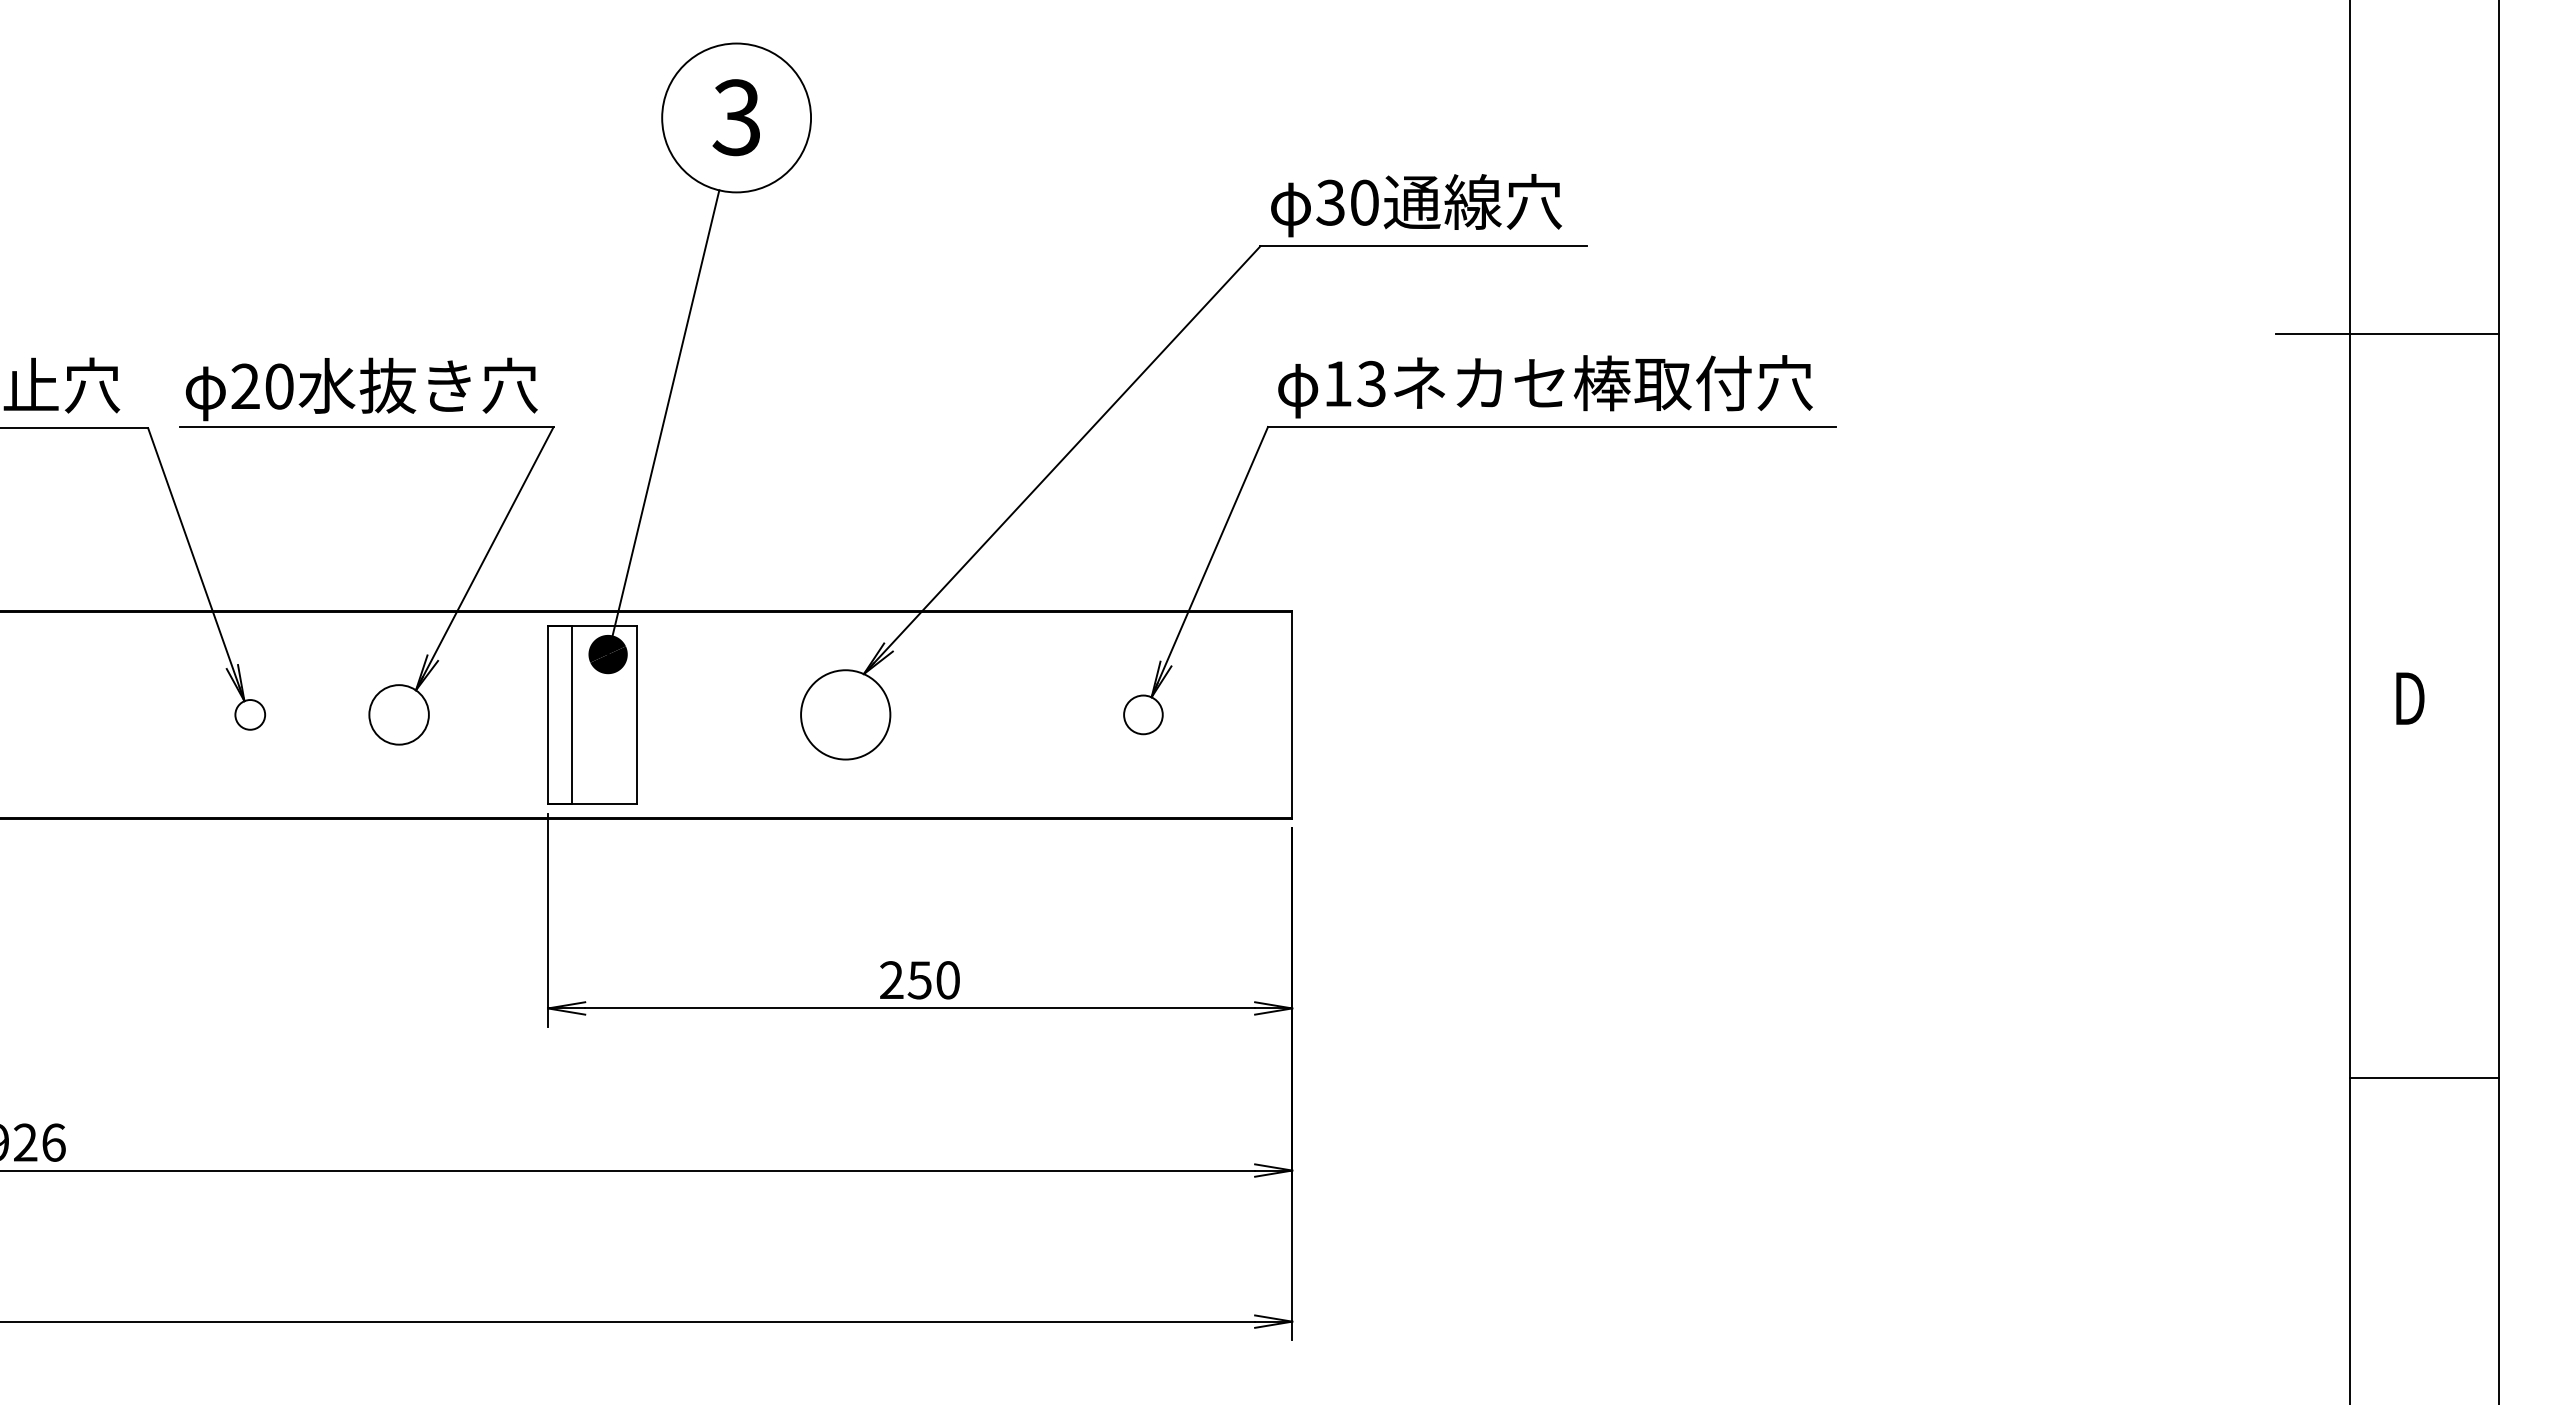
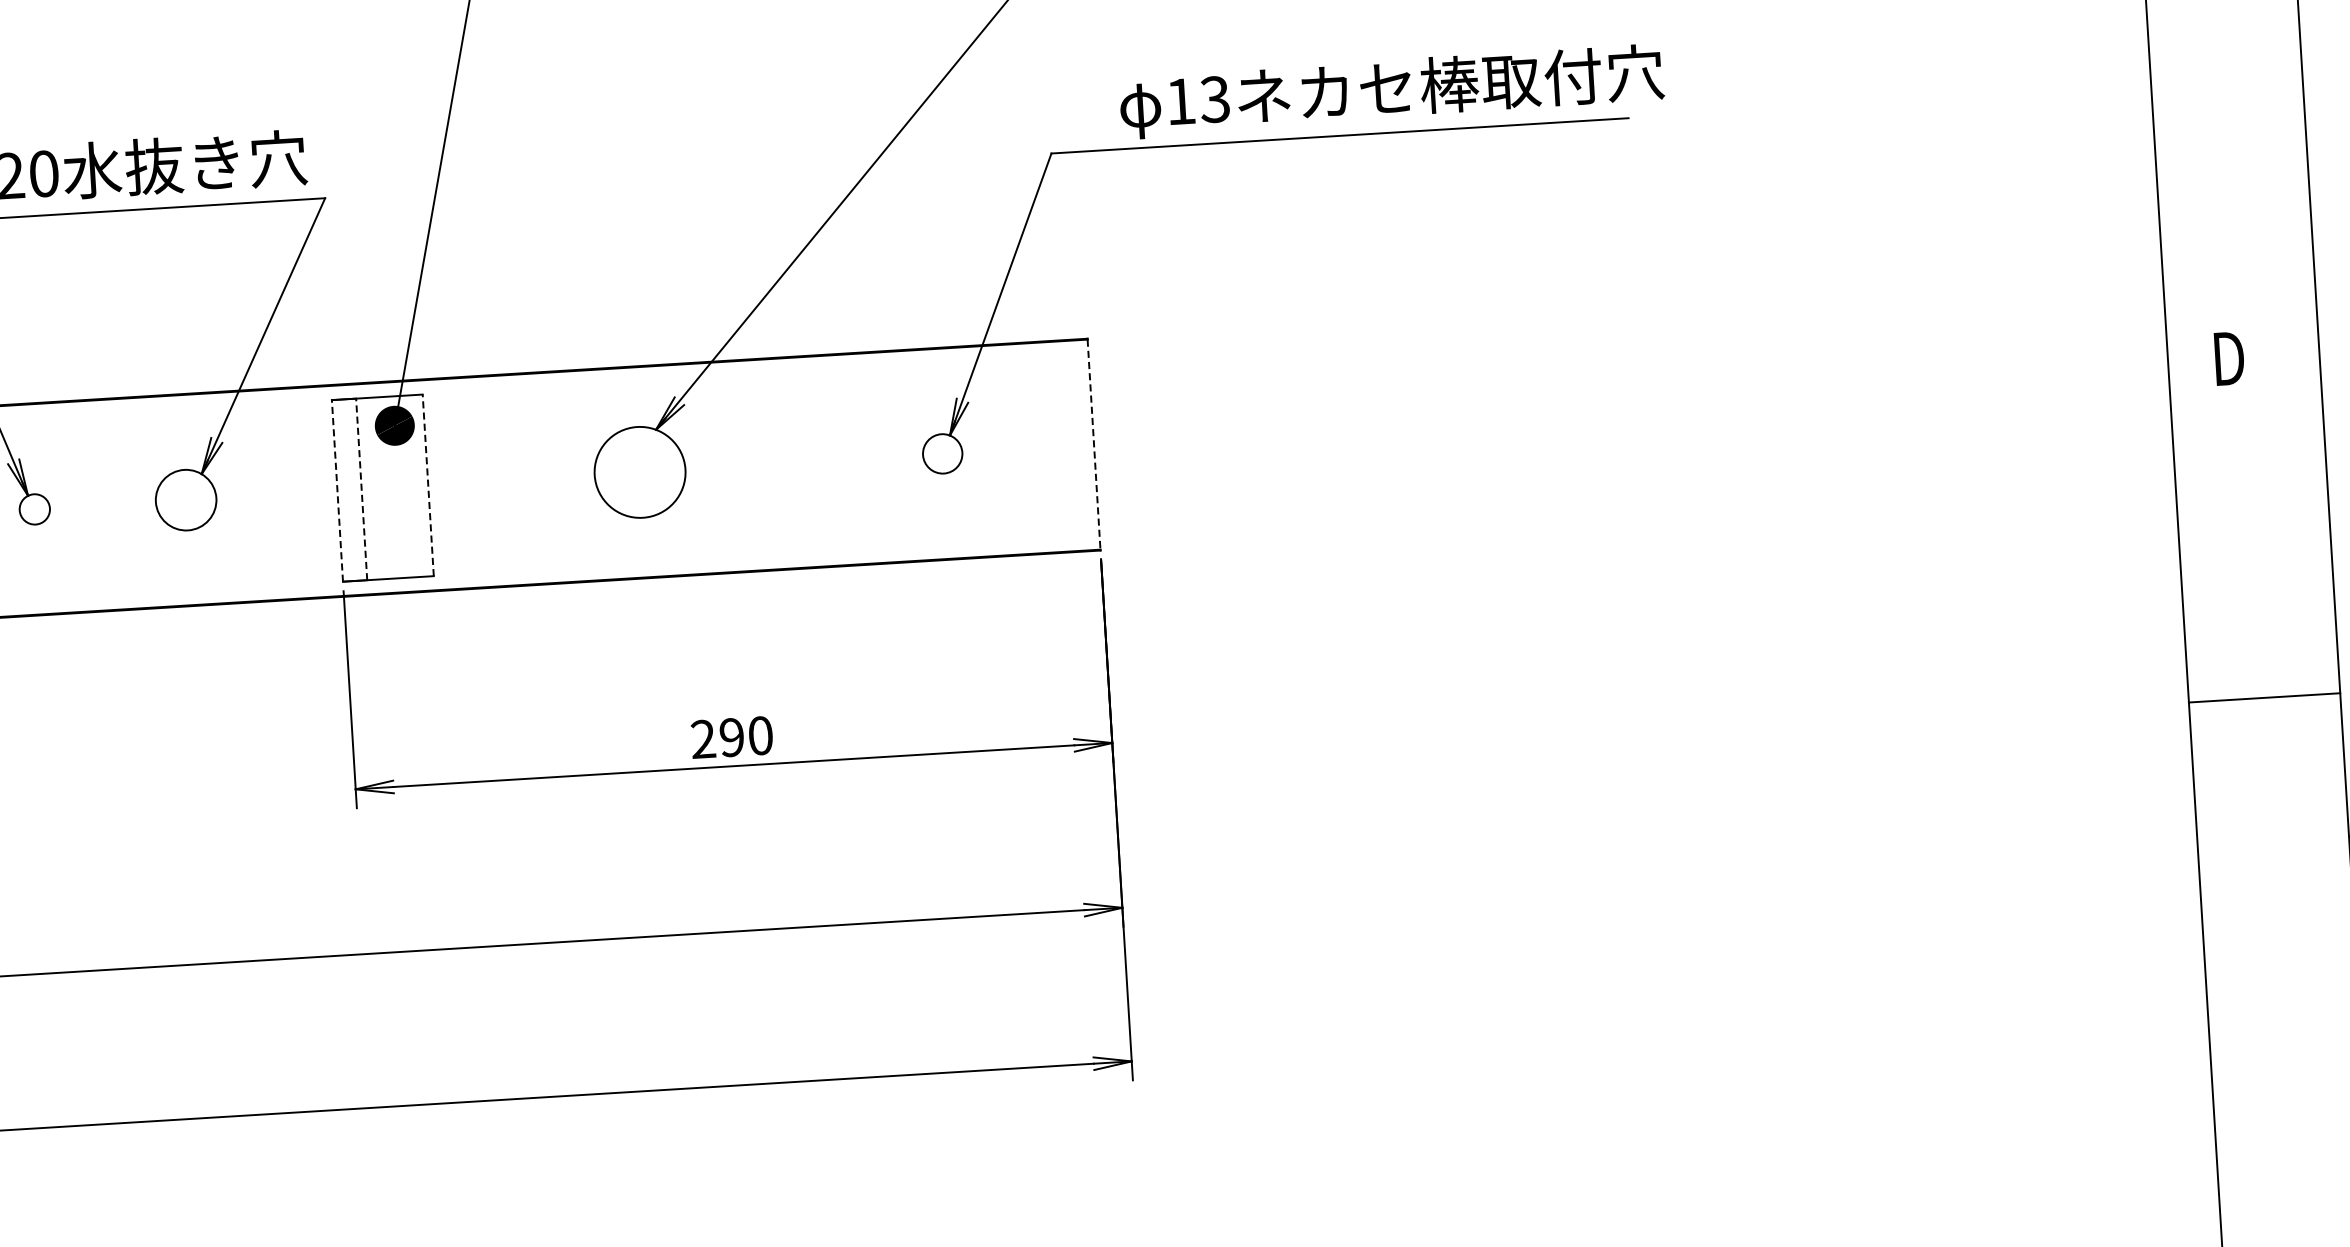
text: (1545, 386) -> (1391, 91), moved
line: (548, 714) -> (337, 490), solid -> dashed
line: (571, 714) -> (361, 489), solid -> dashed
line: (637, 714) -> (428, 484), solid -> dashed
line: (1292, 715) -> (1094, 445), solid -> dashed
text: (919, 980) -> (731, 737), 250 -> 290
line: (2423, 1078) -> (2263, 698), moved

